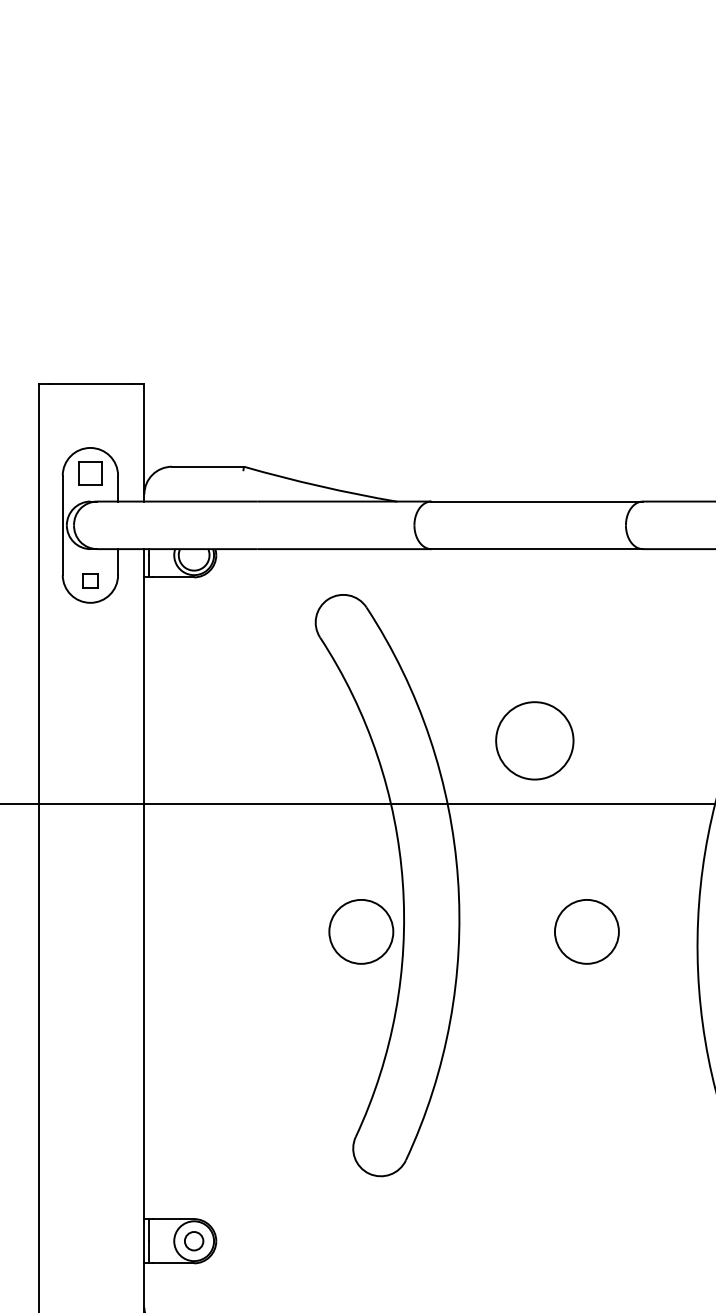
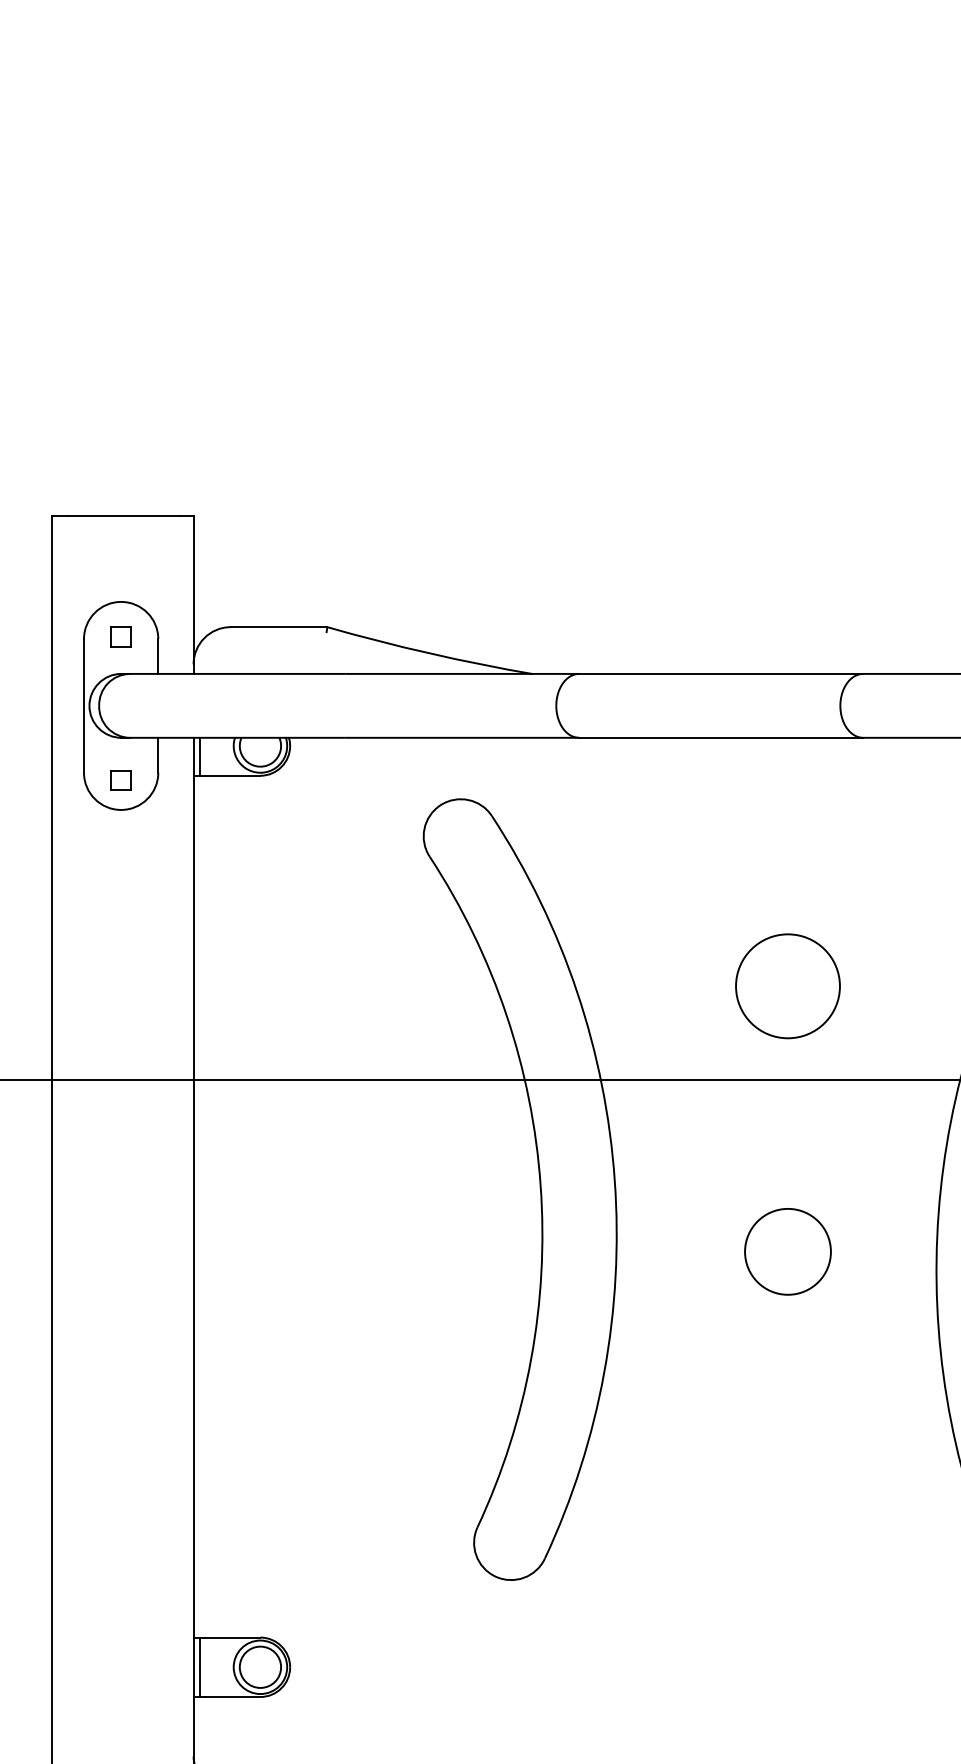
part: (89, 473) -> (120, 636), size x0.62
circle: (534, 741) -> (787, 986), moved
circle: (360, 931) -> (484, 1251), removed
circle: (194, 1240) -> (260, 1666), size x1.67

